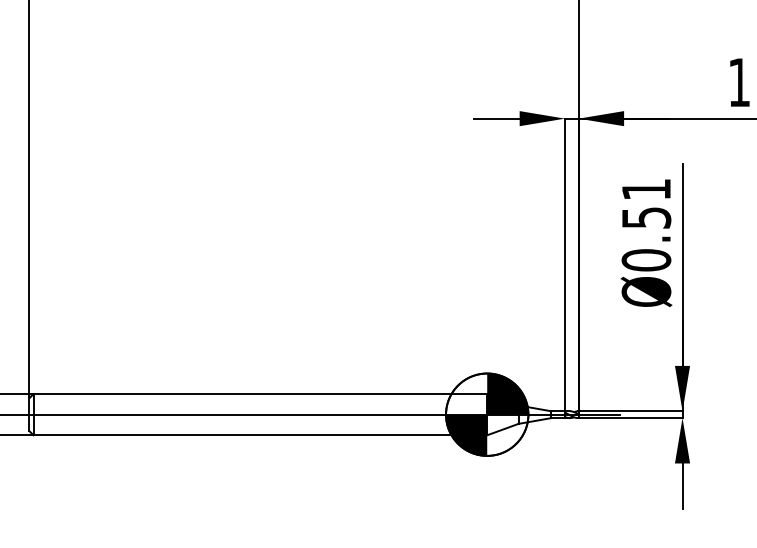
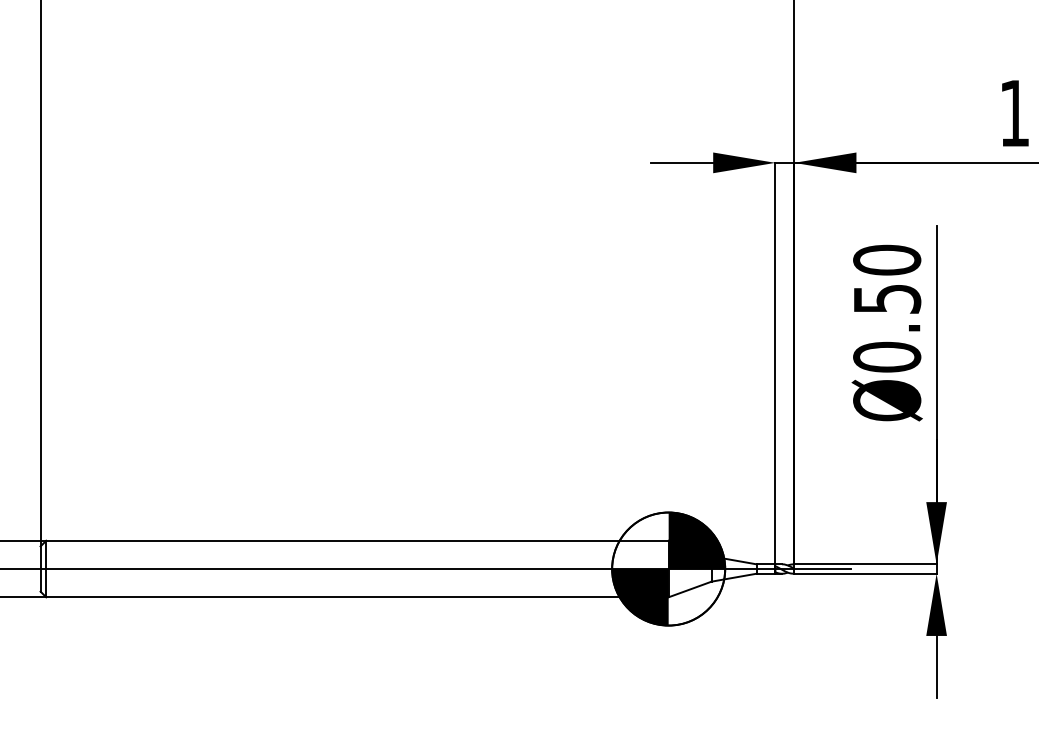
text: (646, 189) -> (887, 260), Ø0.51 -> Ø0.50

